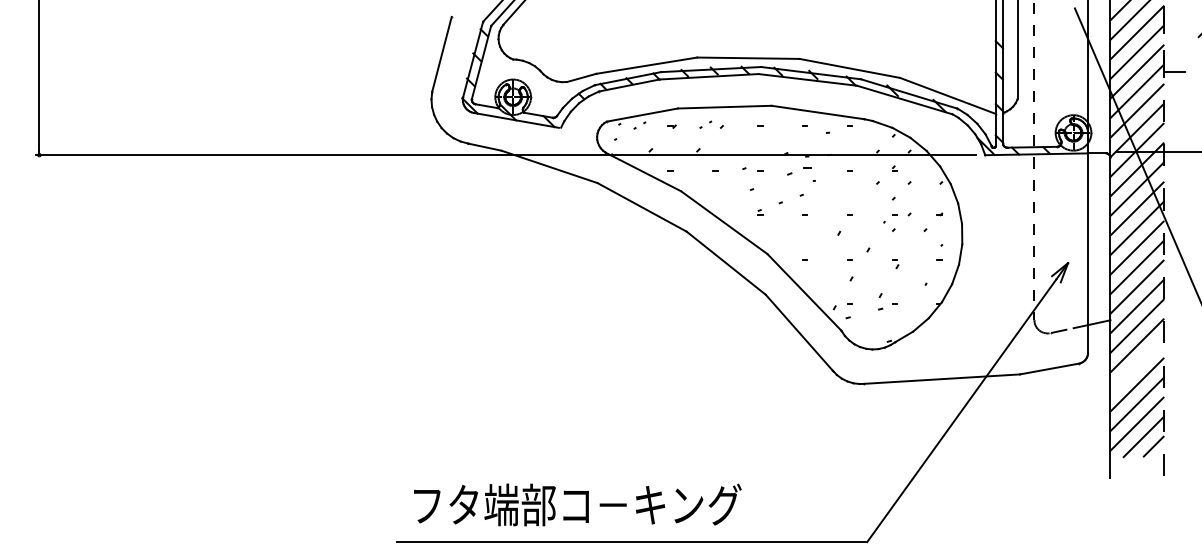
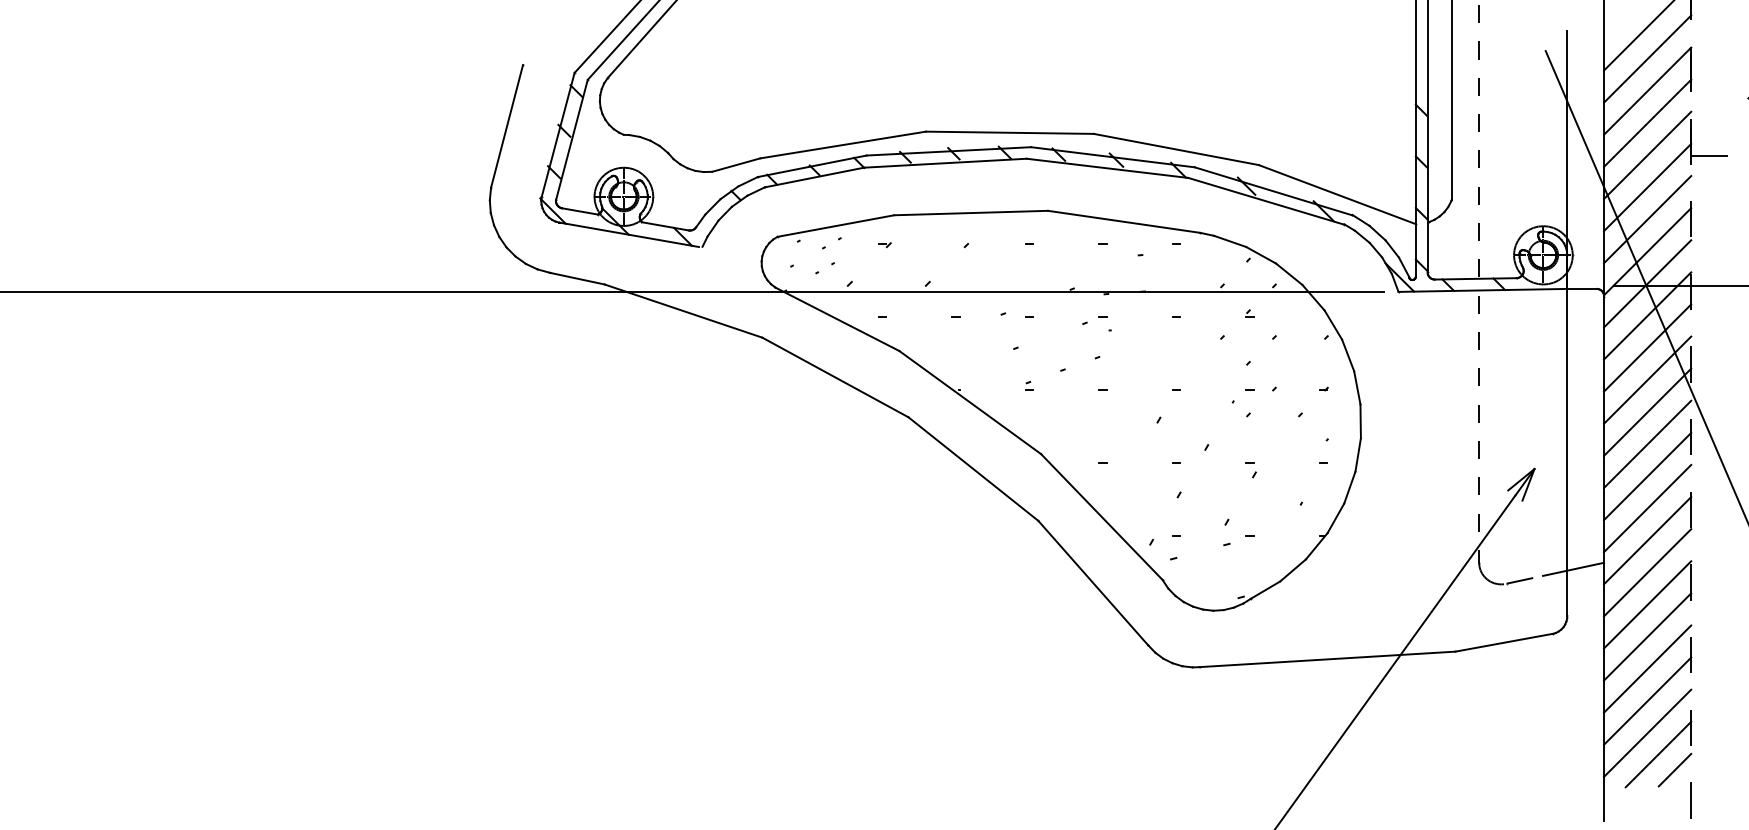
part: (705, 124) -> (824, 267), moved
part: (801, 174) -> (1097, 323), size x0.62
line: (1136, 365) -> (1646, 636), added

